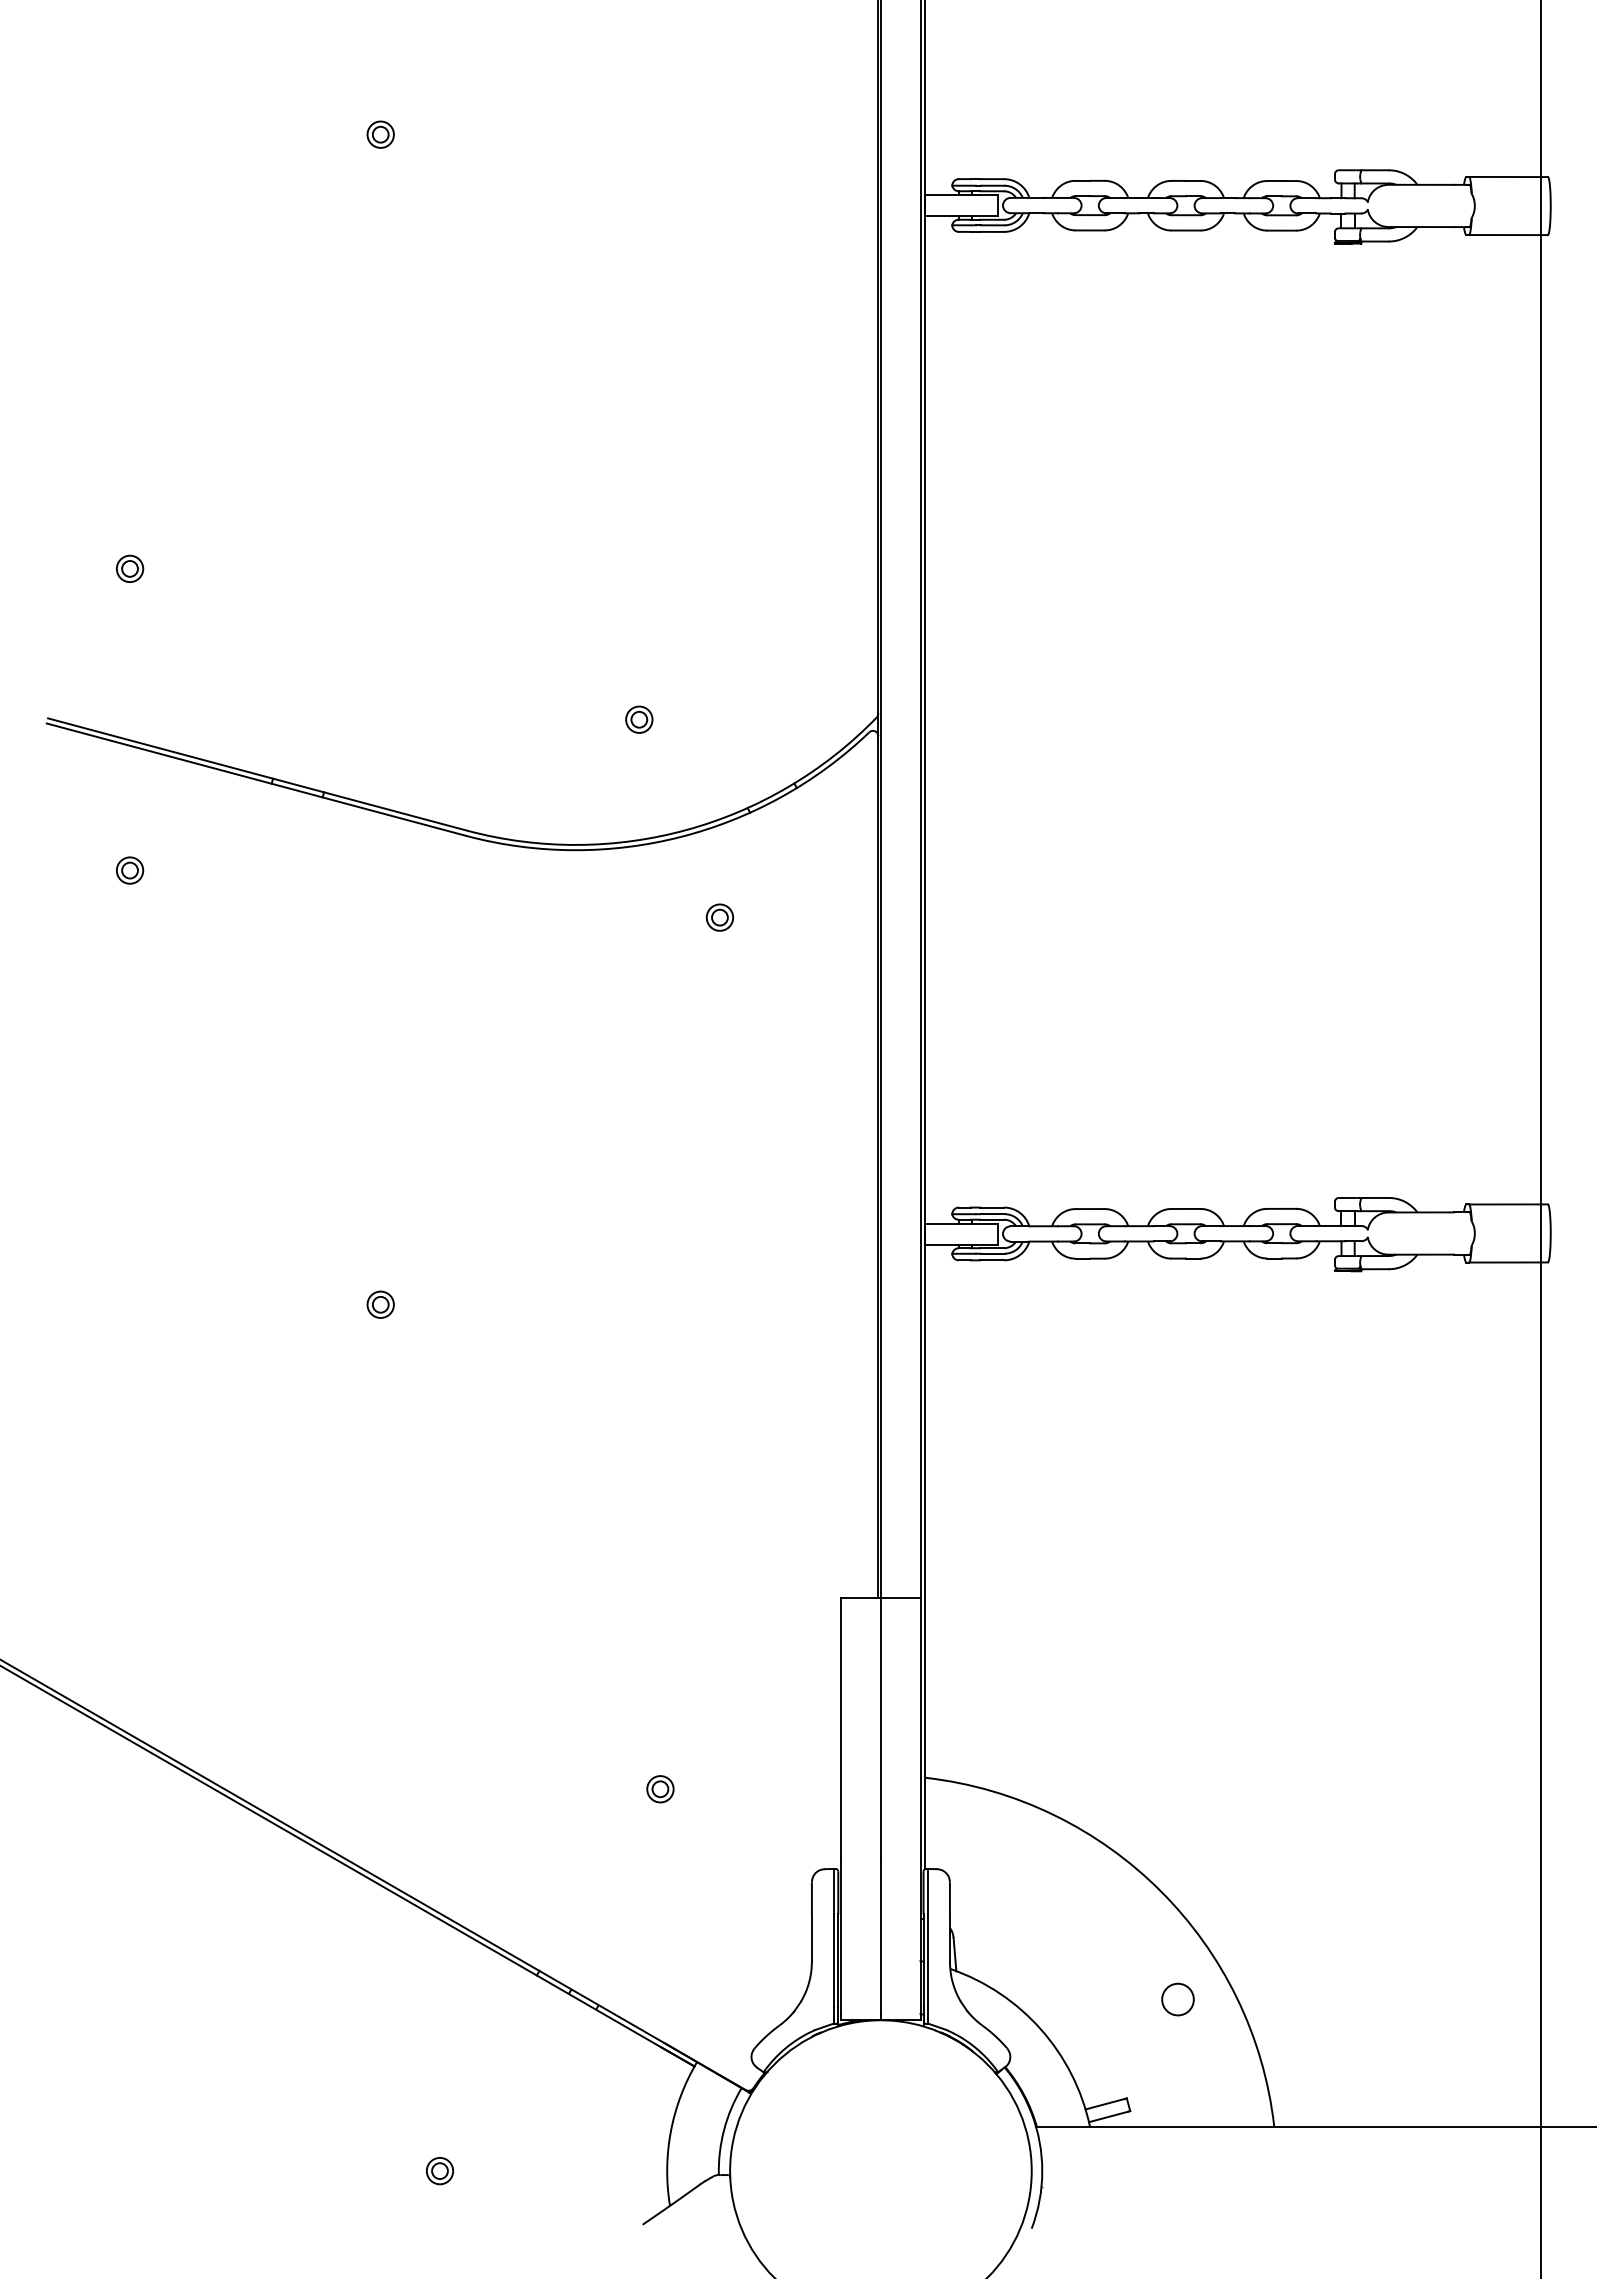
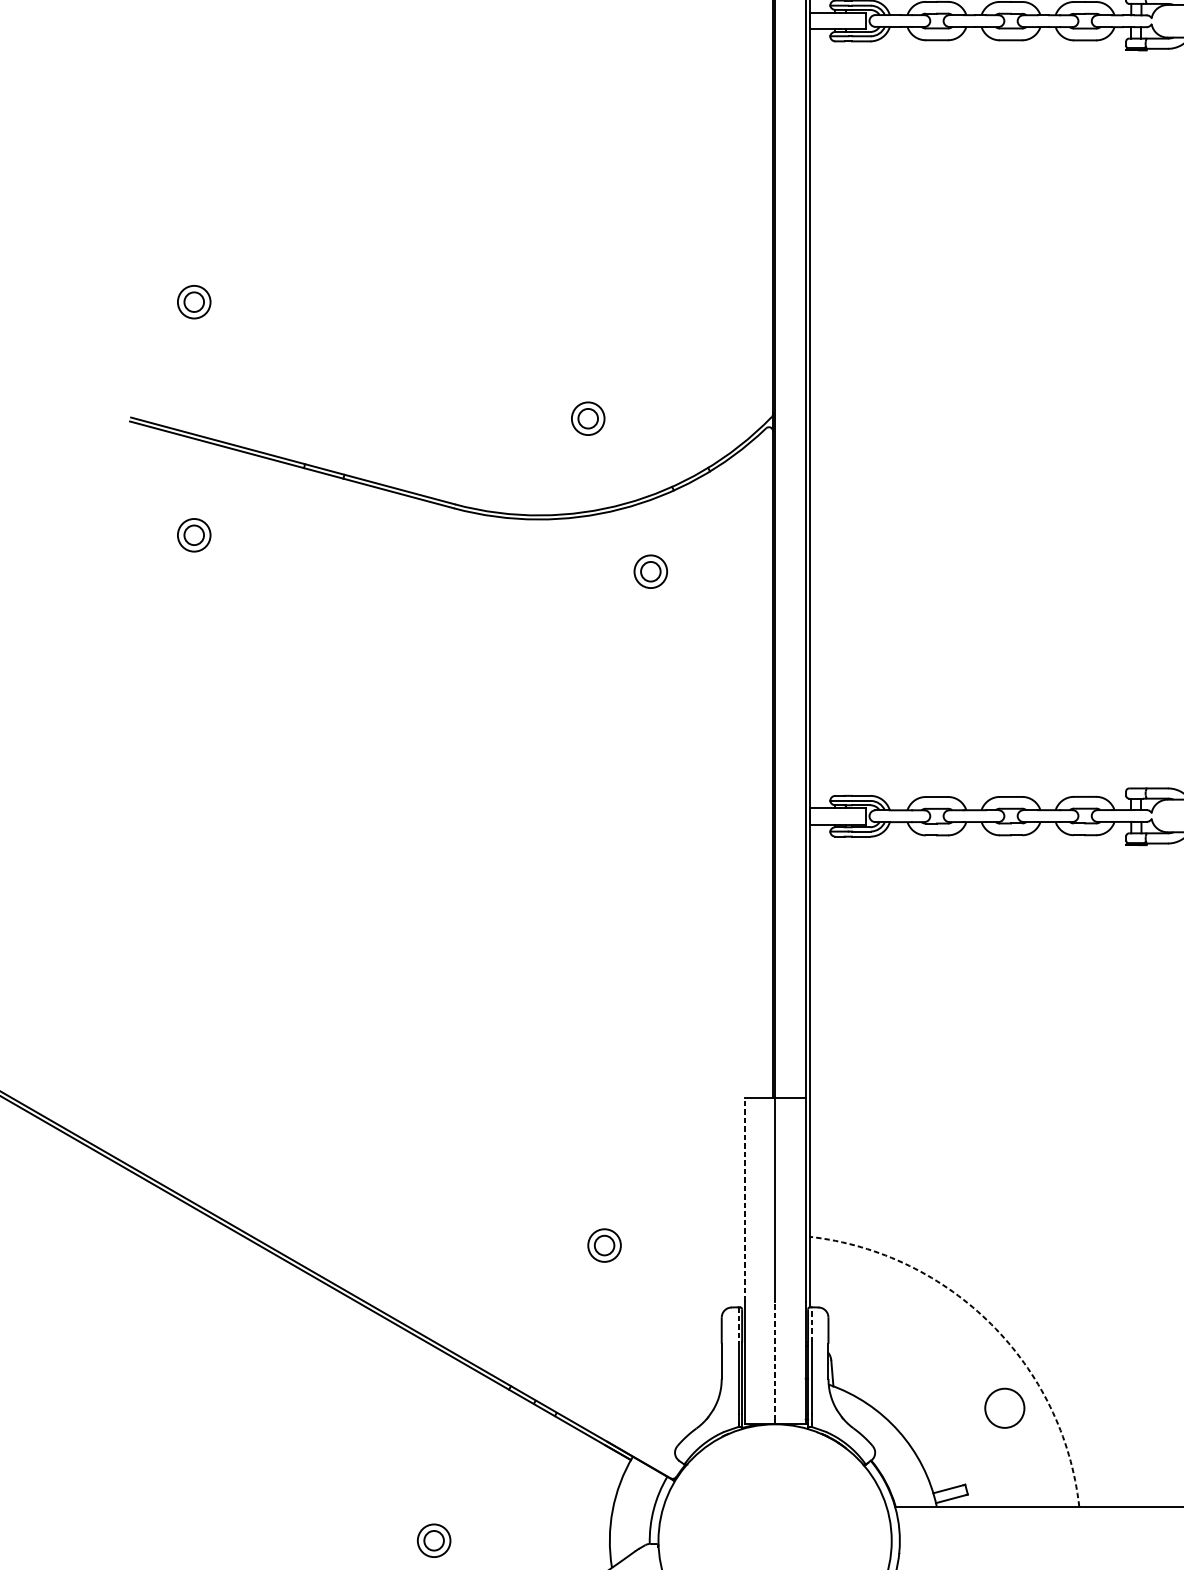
part: (130, 568) -> (194, 301), size x1.6
part: (639, 719) -> (588, 418), size x1.6
part: (130, 870) -> (194, 535), size x1.6
part: (719, 917) -> (650, 571), size x1.6
part: (380, 1304) -> (388, 870), removed
line: (841, 1730) -> (744, 1200), solid -> dashed
part: (660, 1789) -> (604, 1245), size x1.6
line: (833, 1891) -> (738, 1324), solid -> dashed
line: (928, 1891) -> (811, 1324), solid -> dashed
arc: (1160, 1891) -> (991, 1324), solid -> dashed
line: (880, 1938) -> (774, 1361), solid -> dashed
circle: (1177, 1999) -> (1004, 1408), size x1.6
part: (439, 2171) -> (433, 1541), size x1.6

